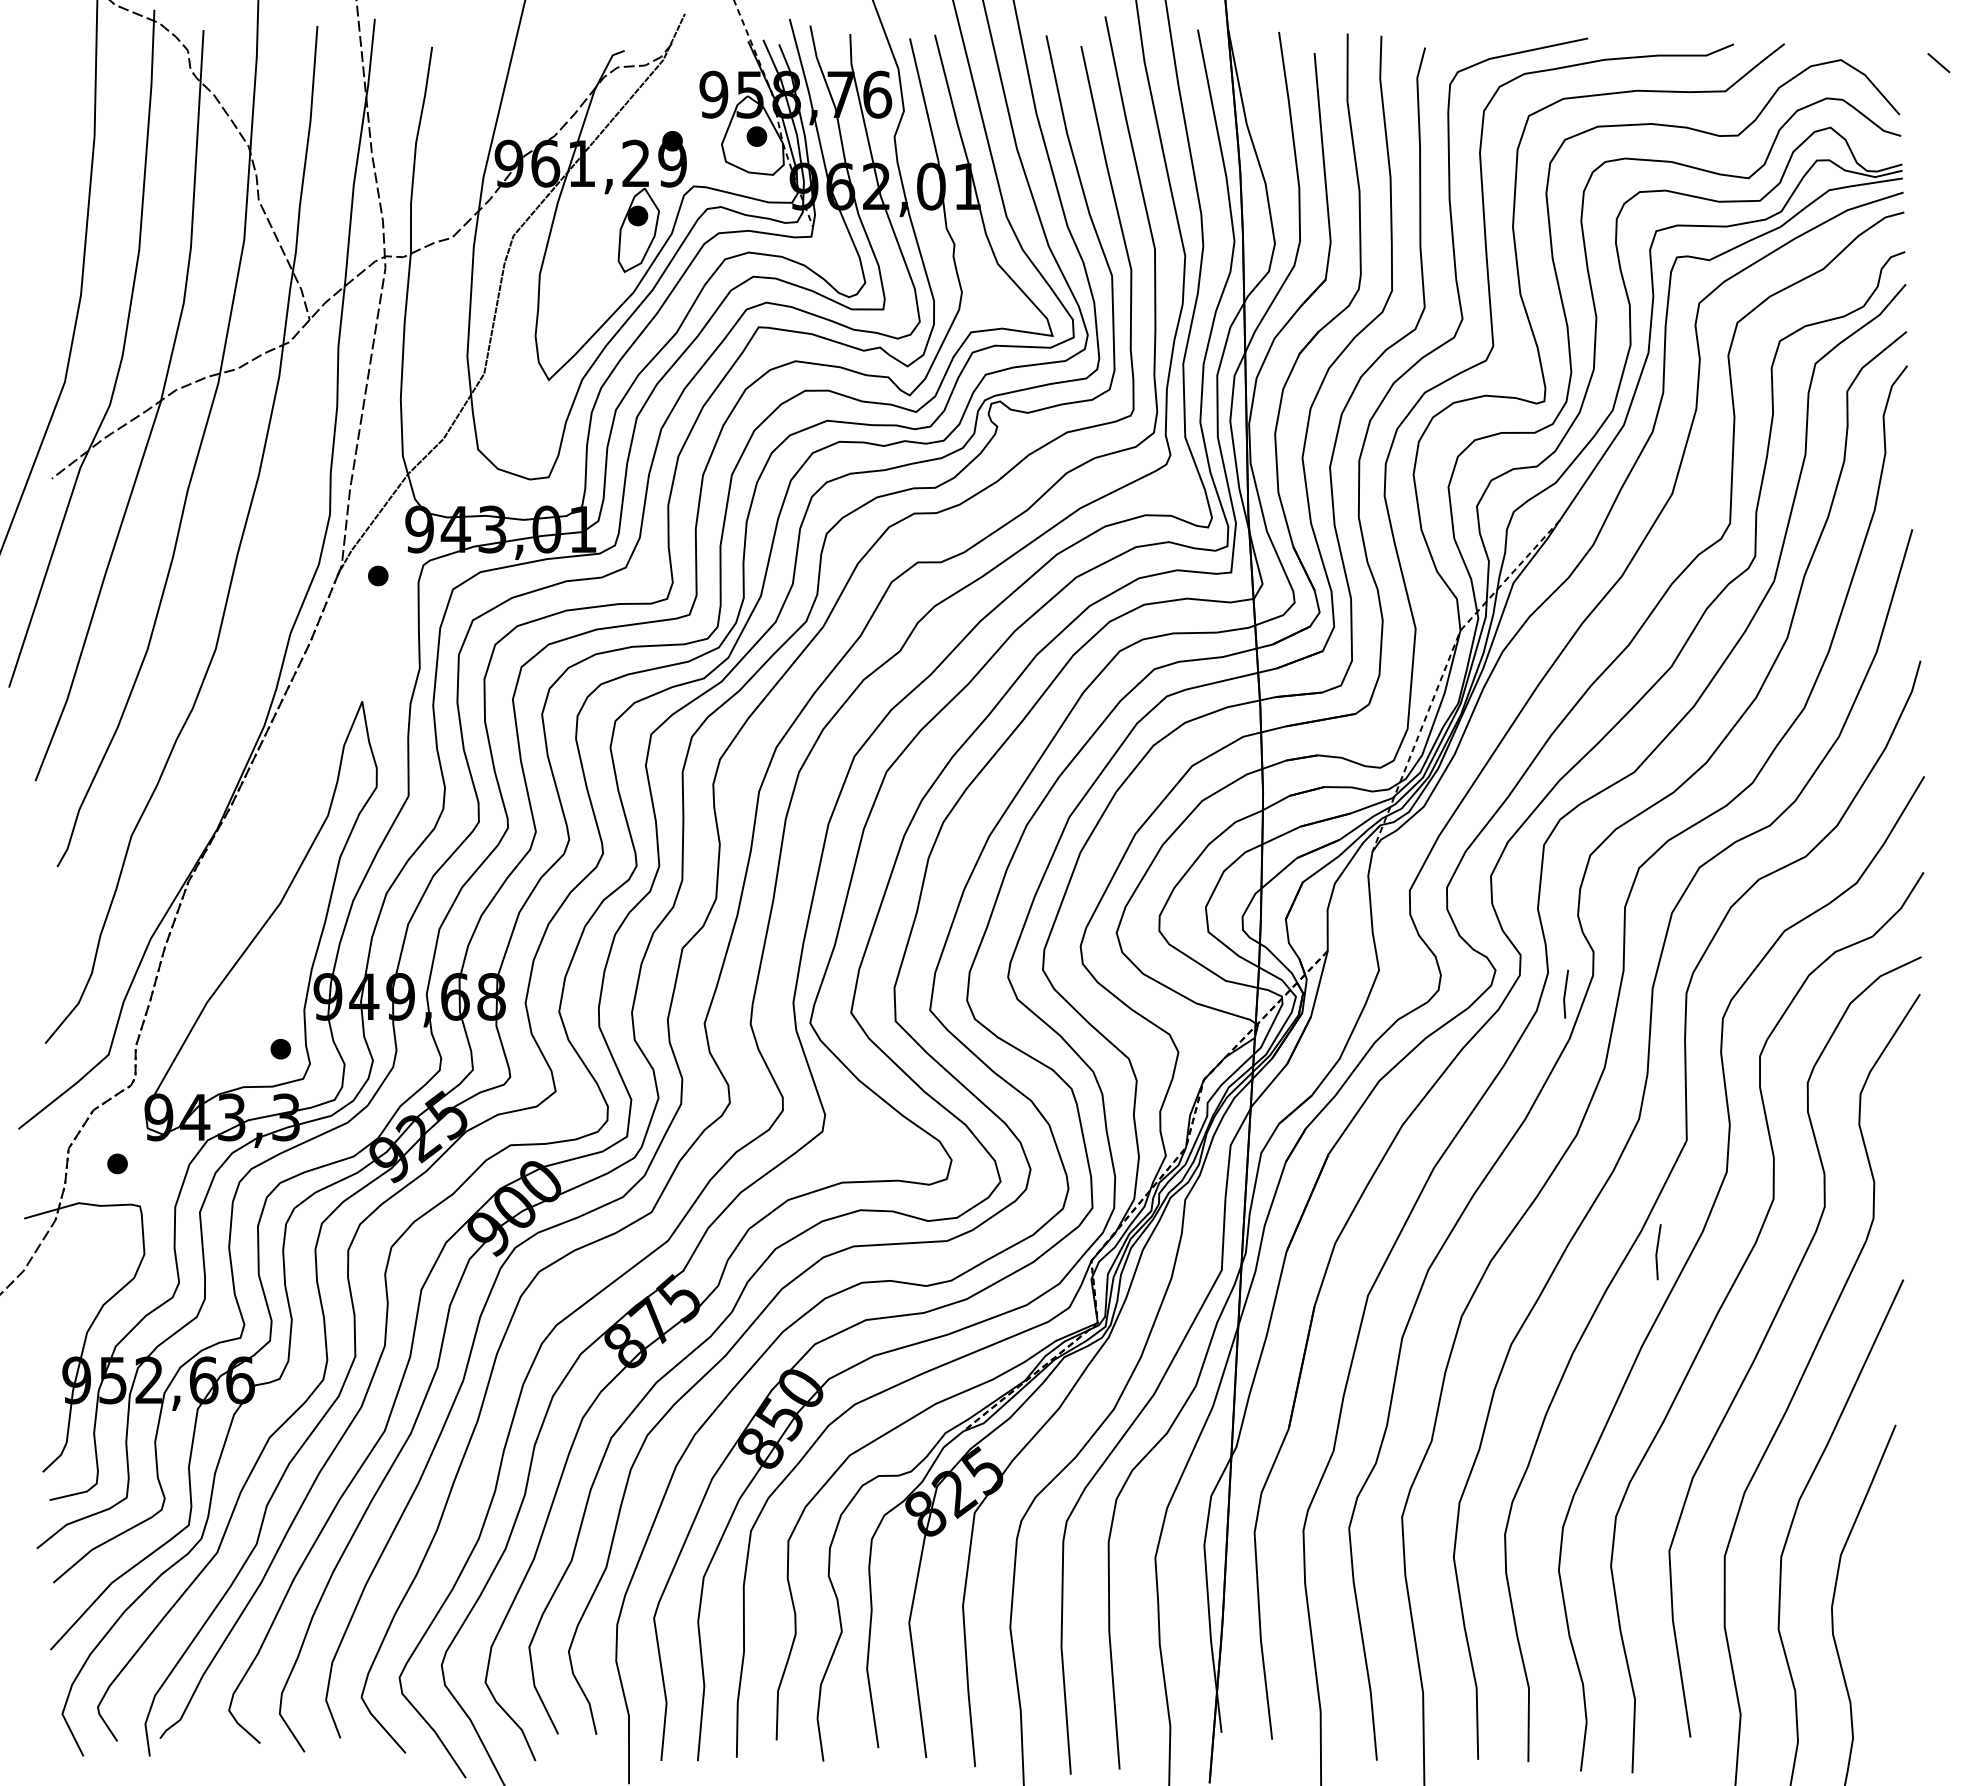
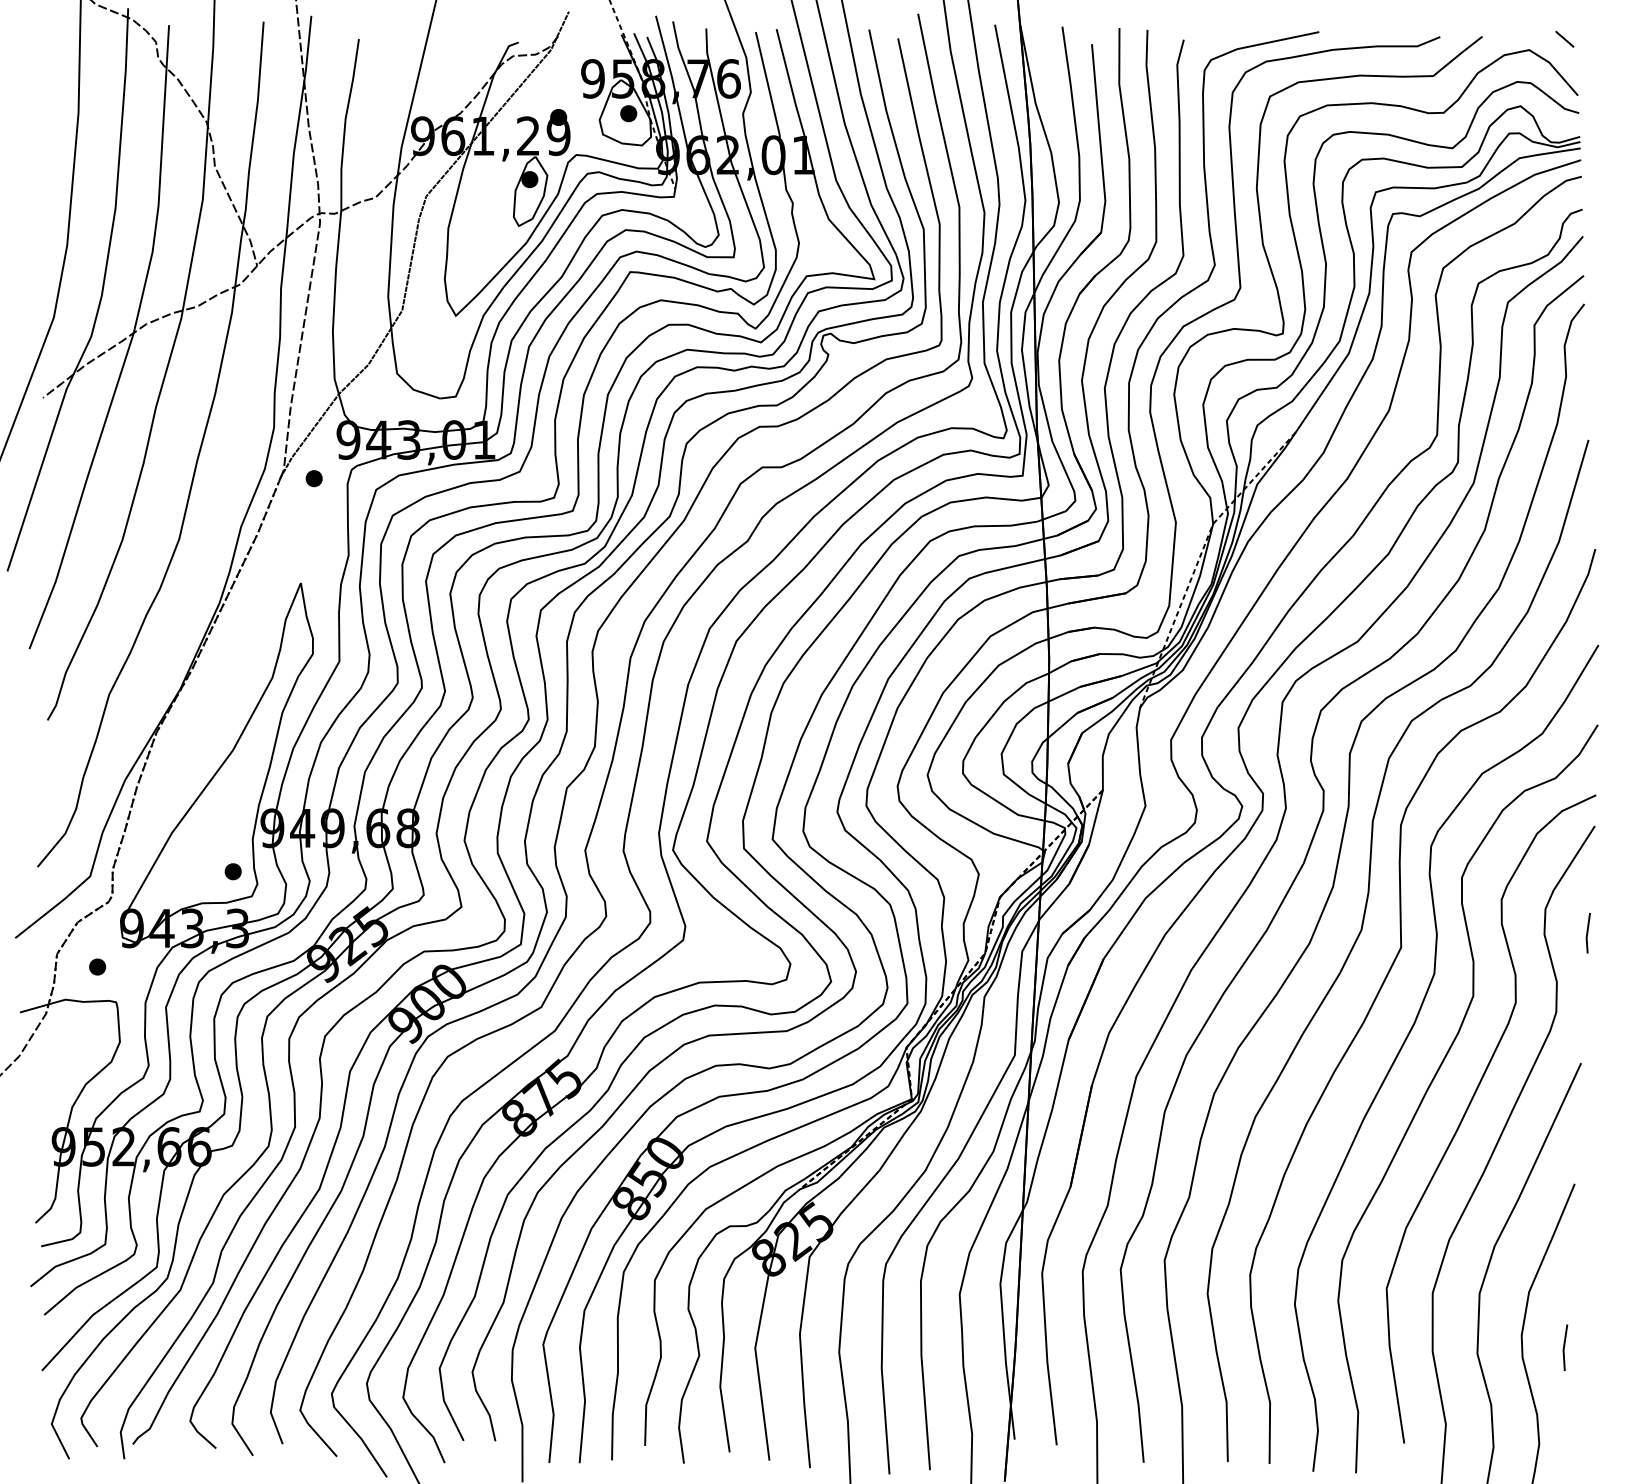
line: (1938, 63) -> (1564, 39), moved
line: (1565, 993) -> (1587, 932), moved
line: (1657, 1252) -> (1564, 1347), moved

